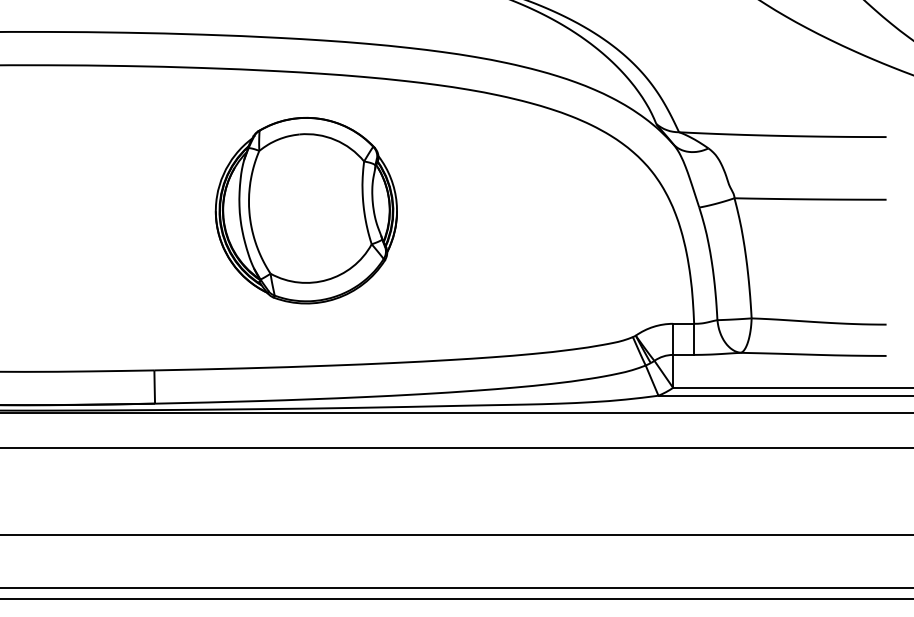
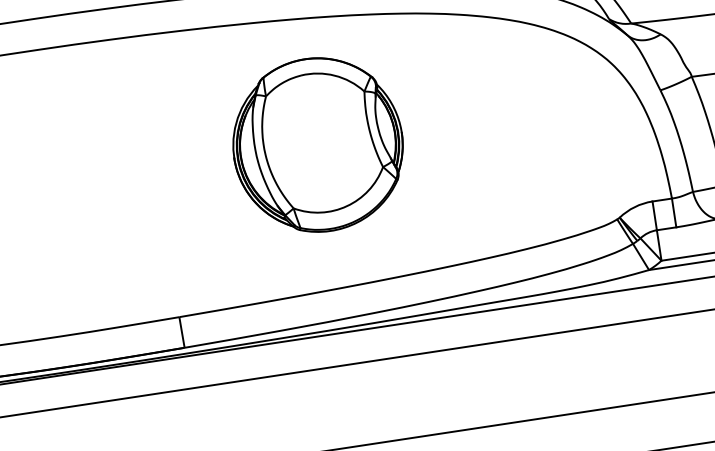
part: (305, 210) -> (317, 145), moved

